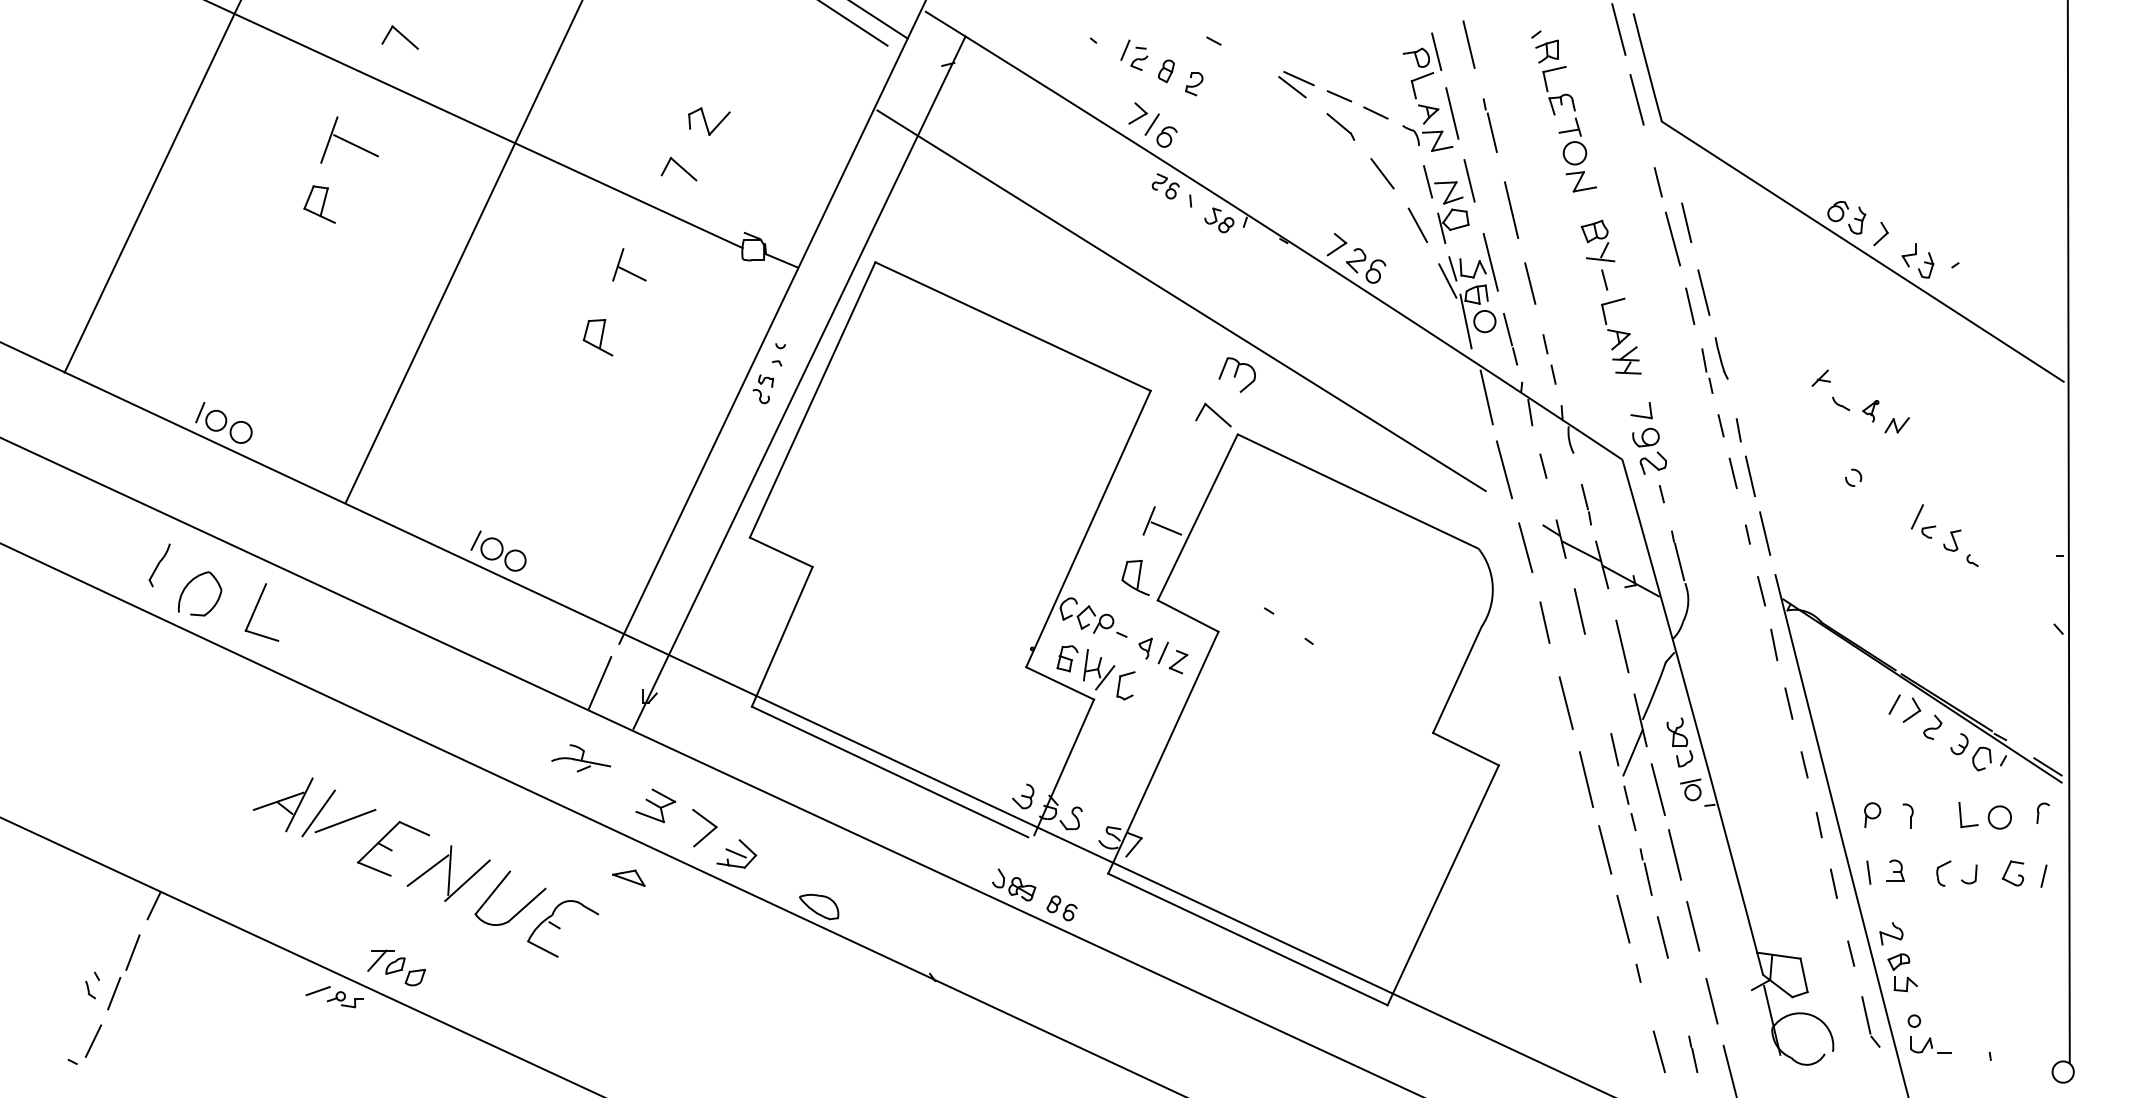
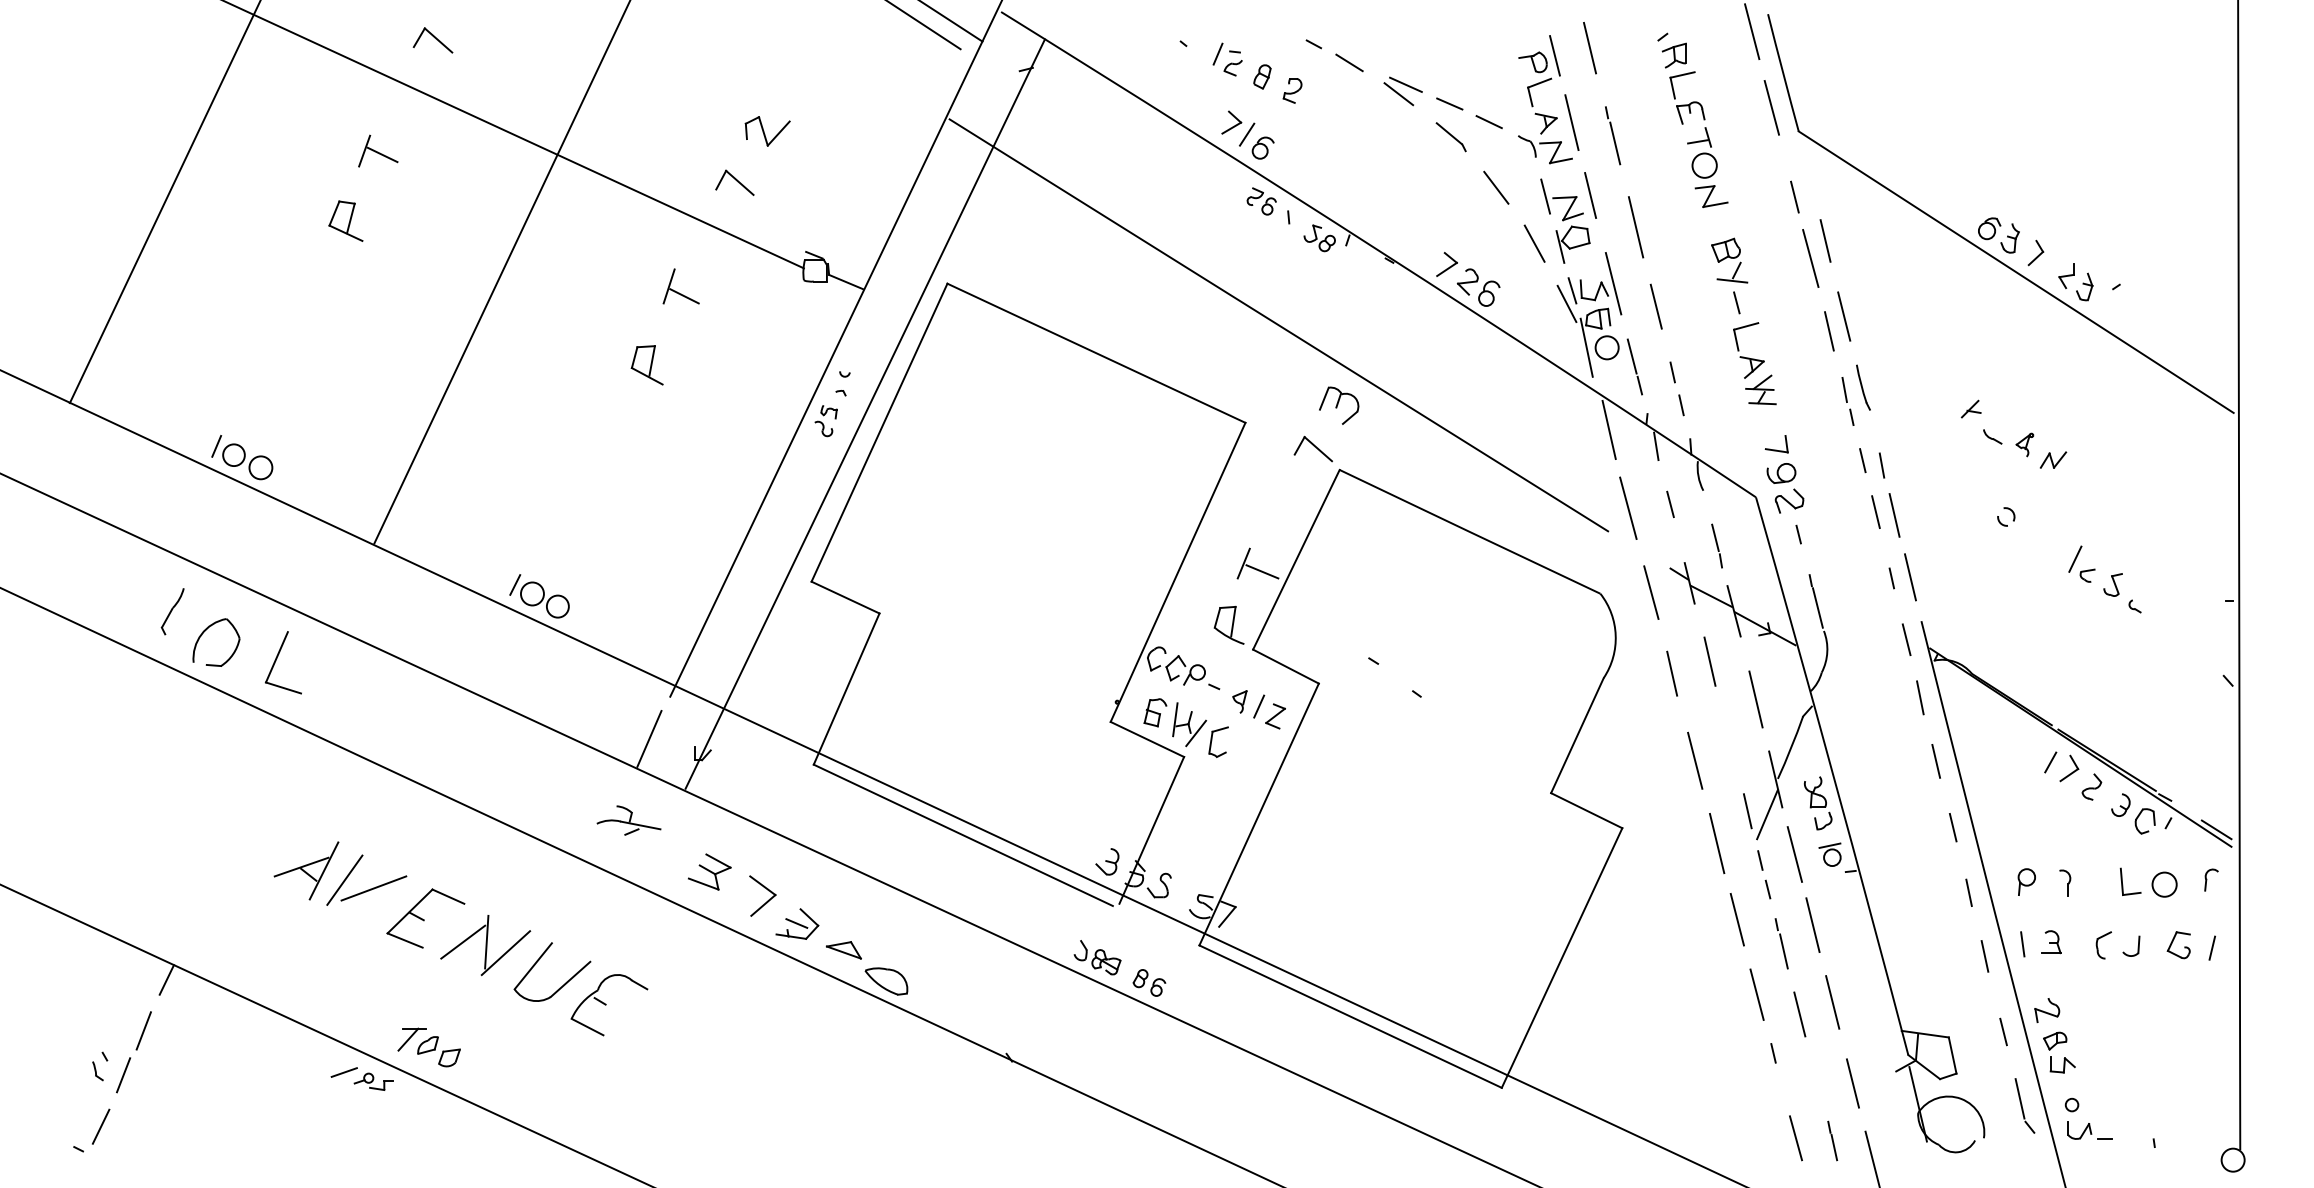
line: (1246, 57) -> (1349, 62), added
part: (349, 139) -> (378, 150), size x0.62
part: (628, 877) -> (843, 949), moved

